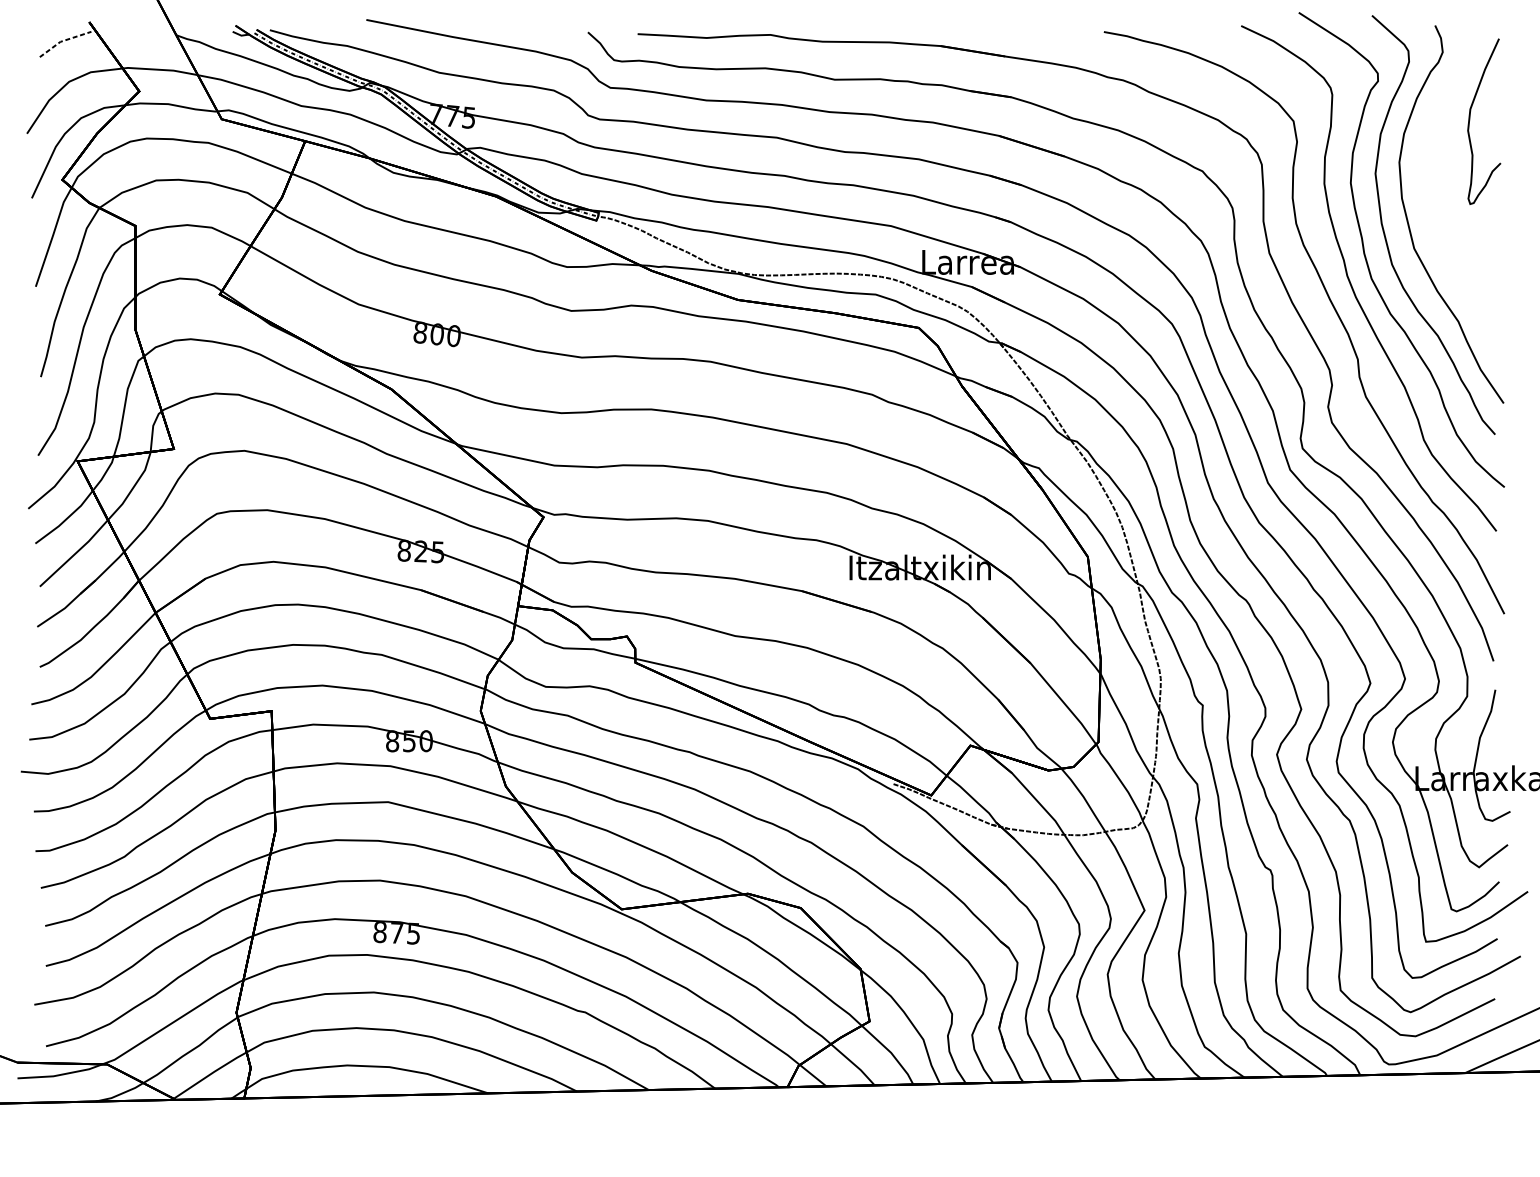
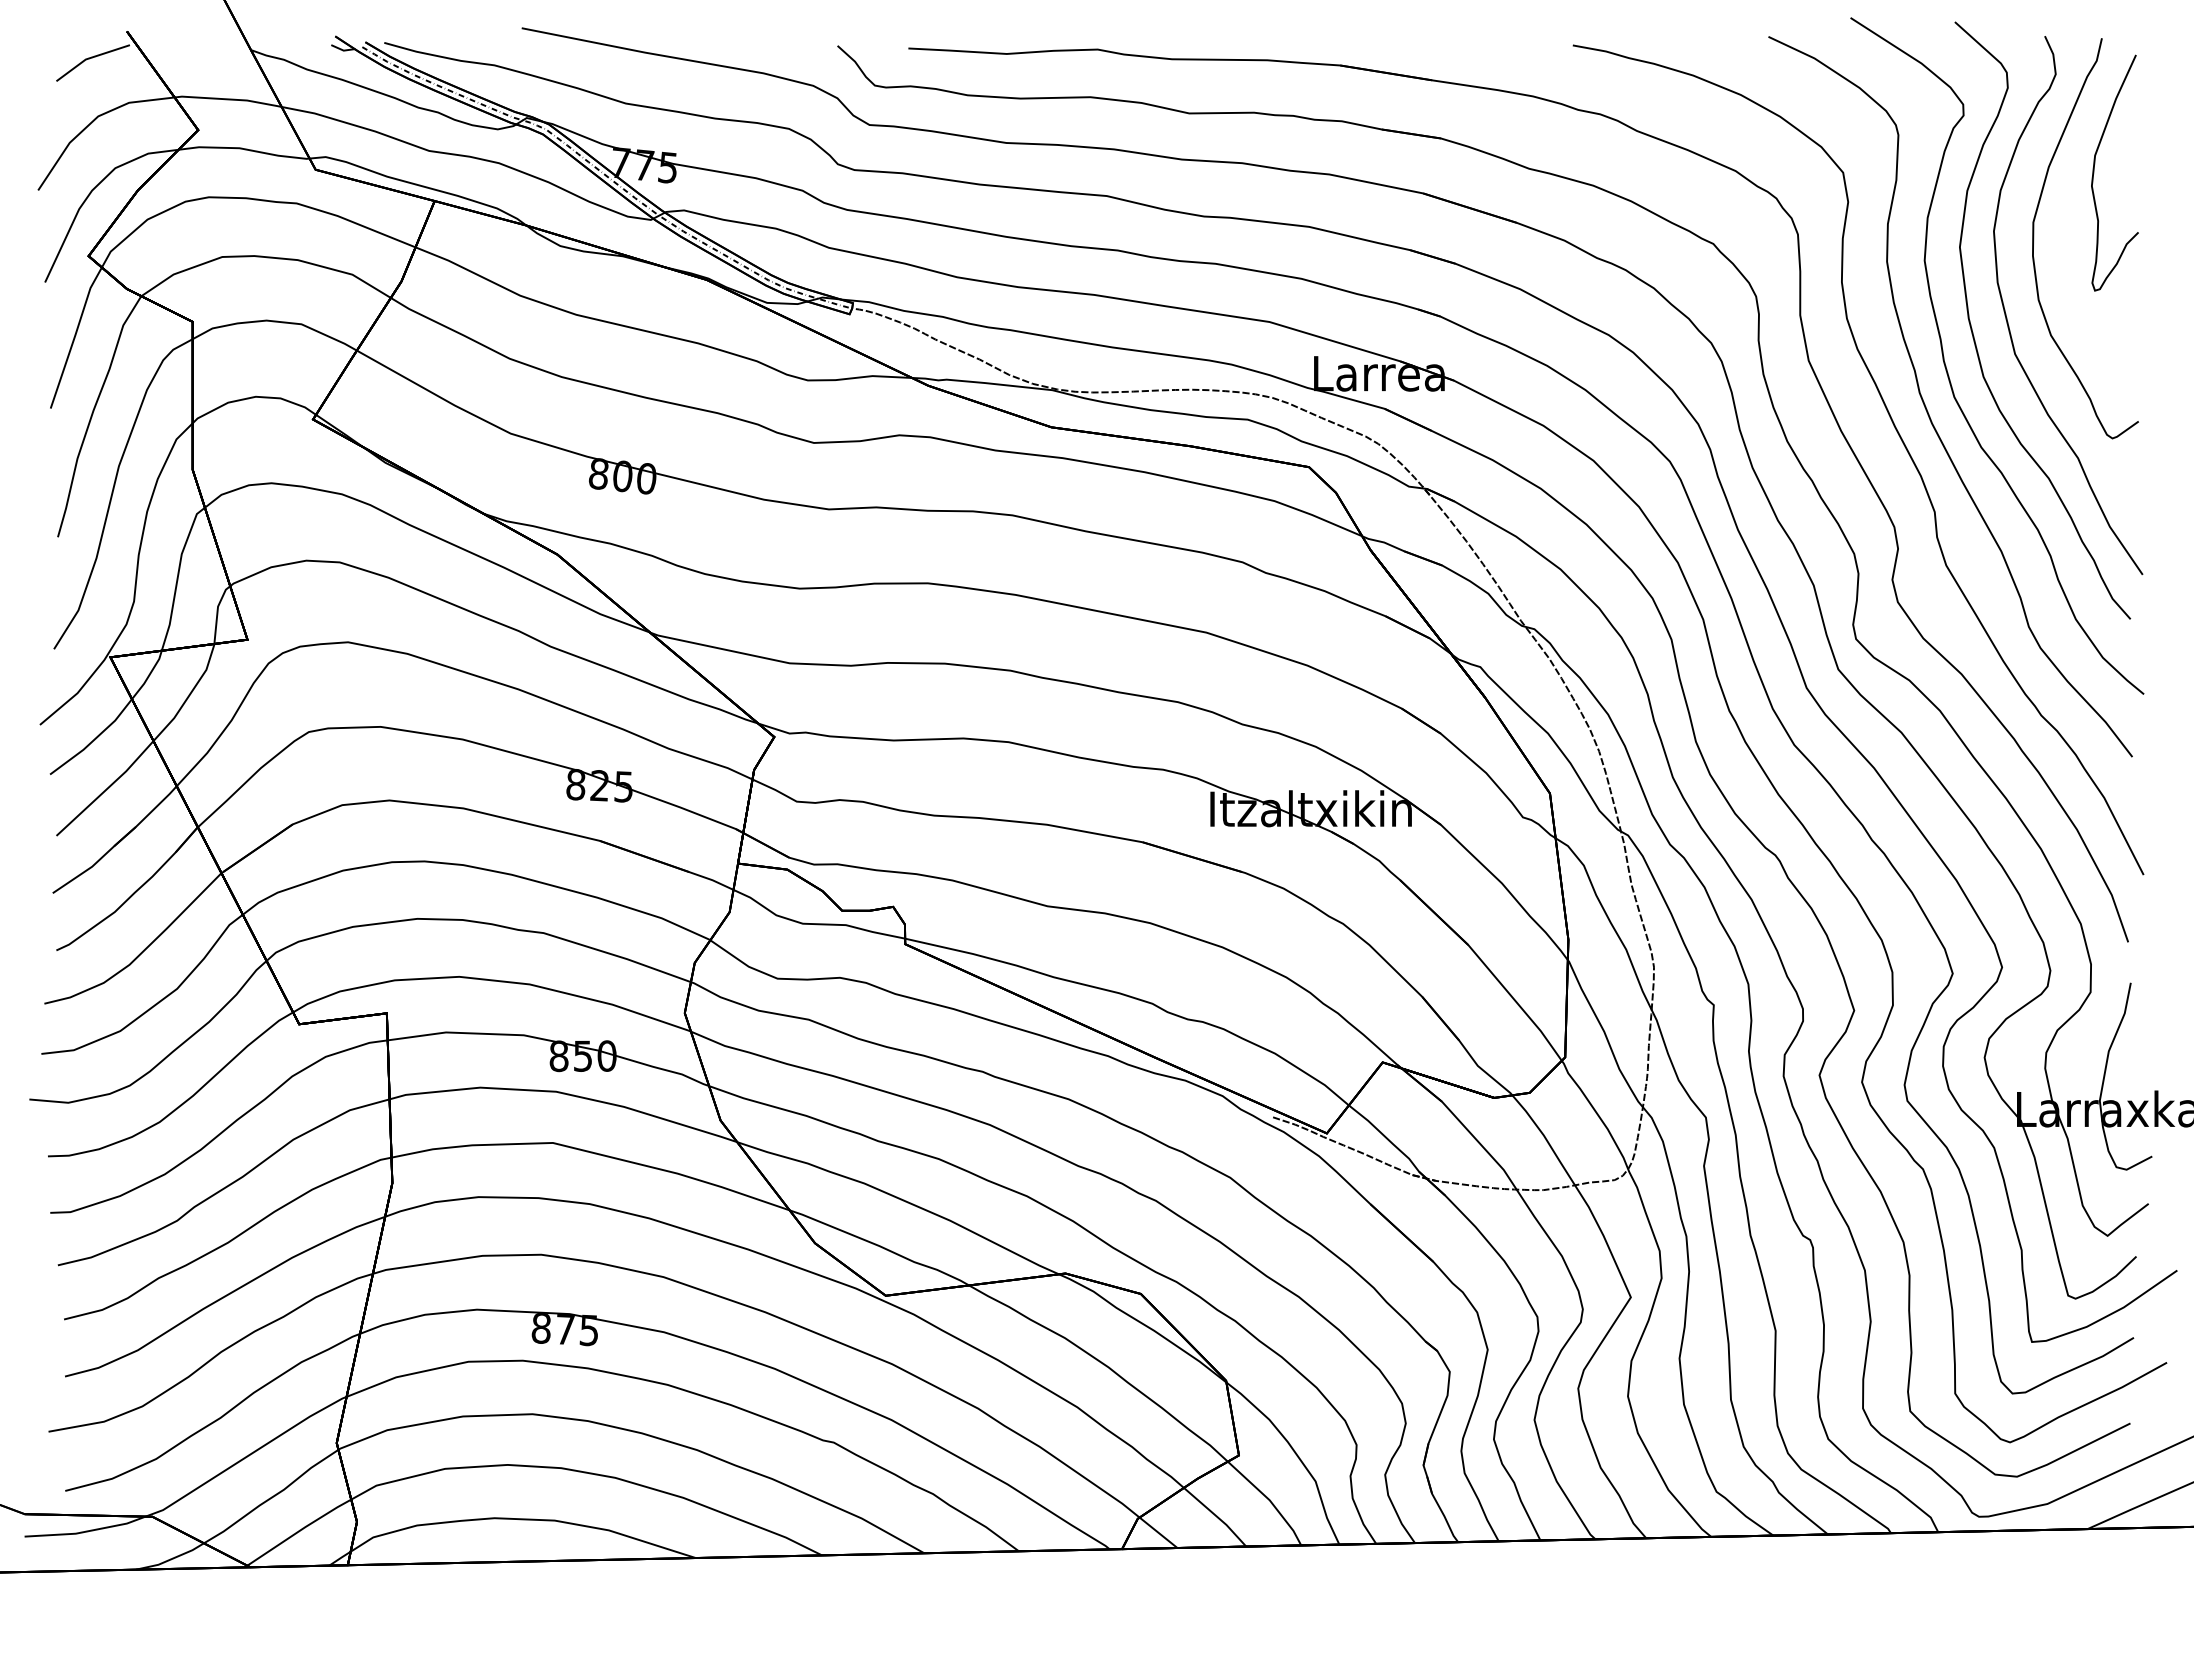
line: (63, 41) -> (90, 58), dashed -> solid
curve: (1427, 167) -> (2034, 238), added

